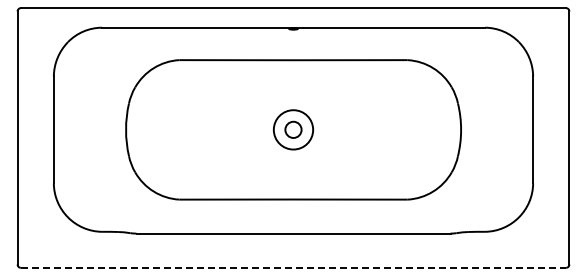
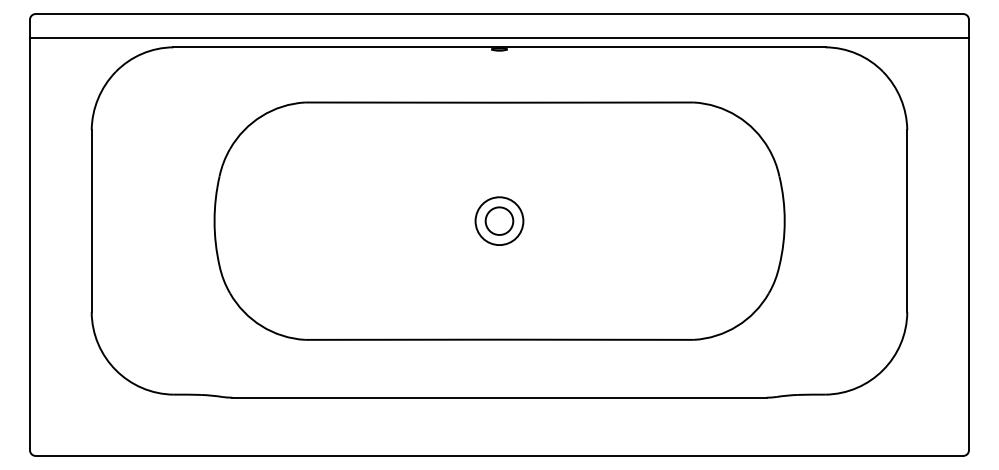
line: (293, 22) -> (499, 38), added
circle: (293, 129) -> (499, 220), size x0.71
line: (293, 267) -> (499, 455), dashed -> solid

